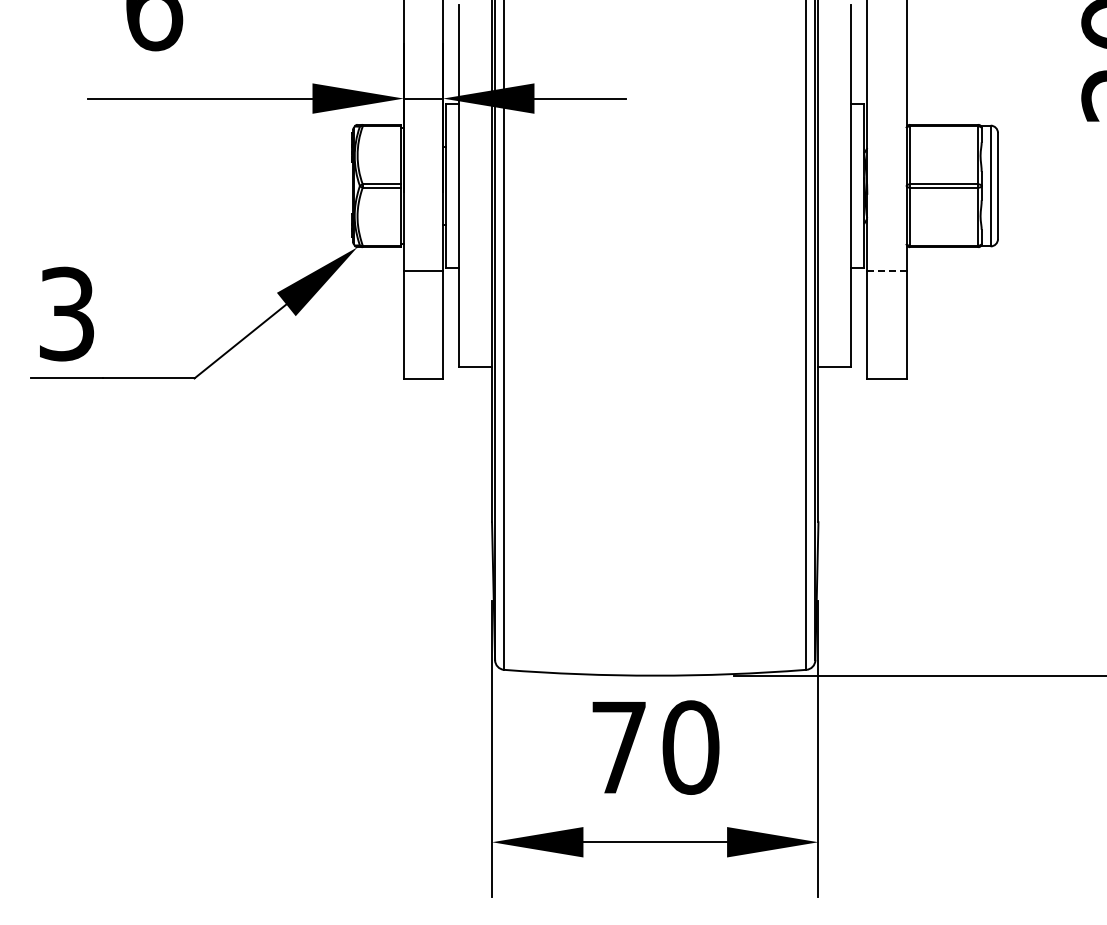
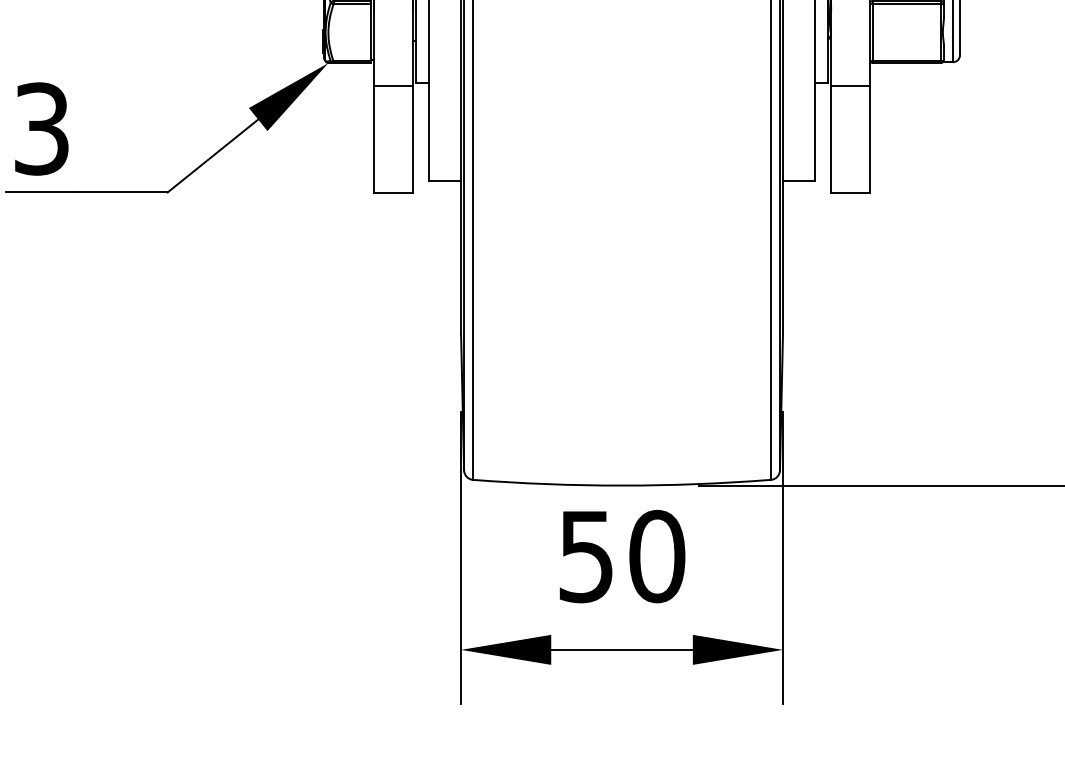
line: (887, 270) -> (851, 86), dashed -> solid
text: (618, 748) -> (585, 557), 70 -> 50

